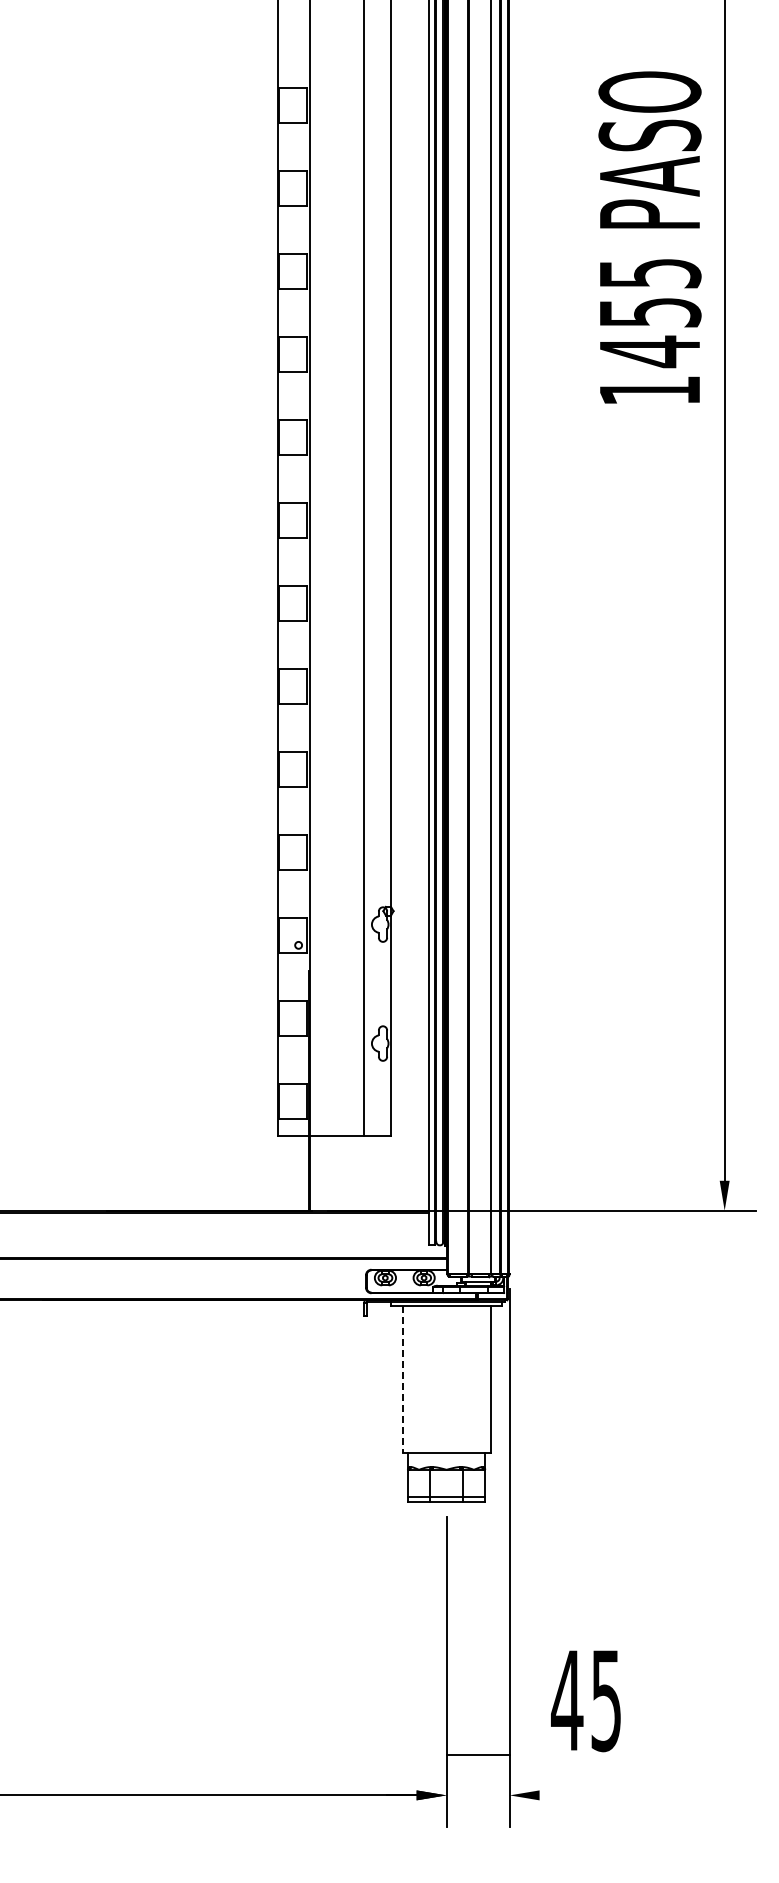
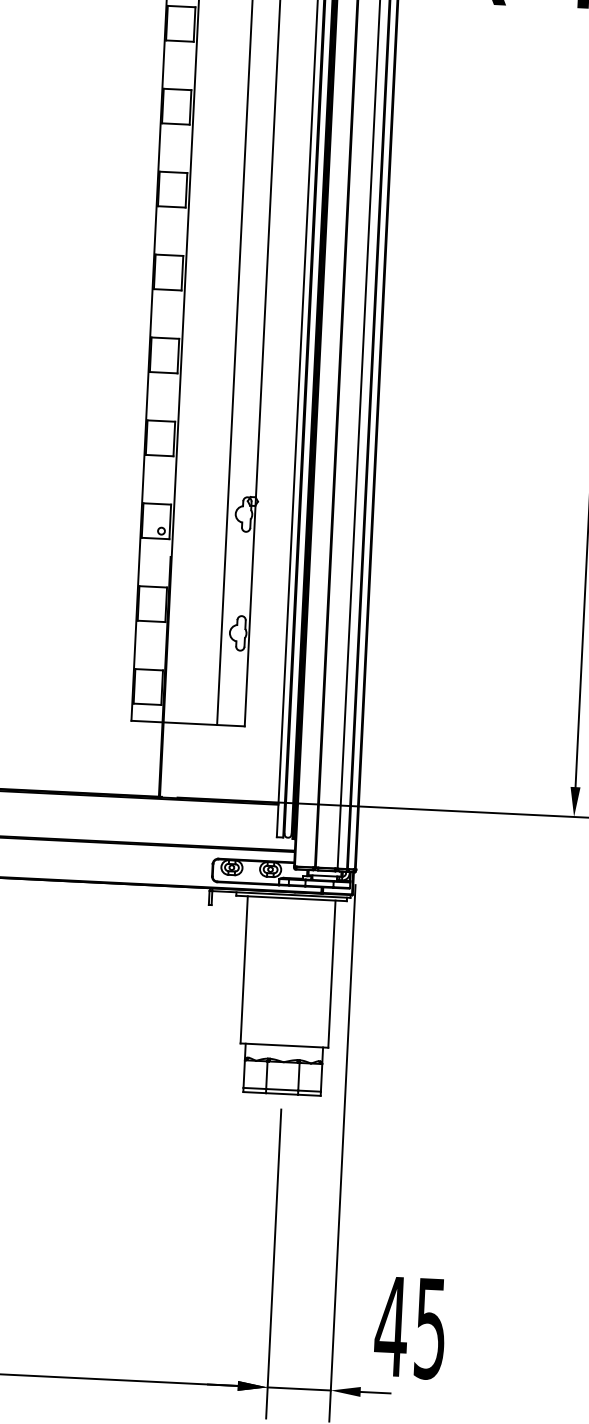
line: (402, 1379) -> (244, 969), dashed -> solid
text: (585, 1701) -> (409, 1328), moved
line: (477, 1755) -> (298, 1389), moved
line: (554, 1795) -> (375, 1392), added

